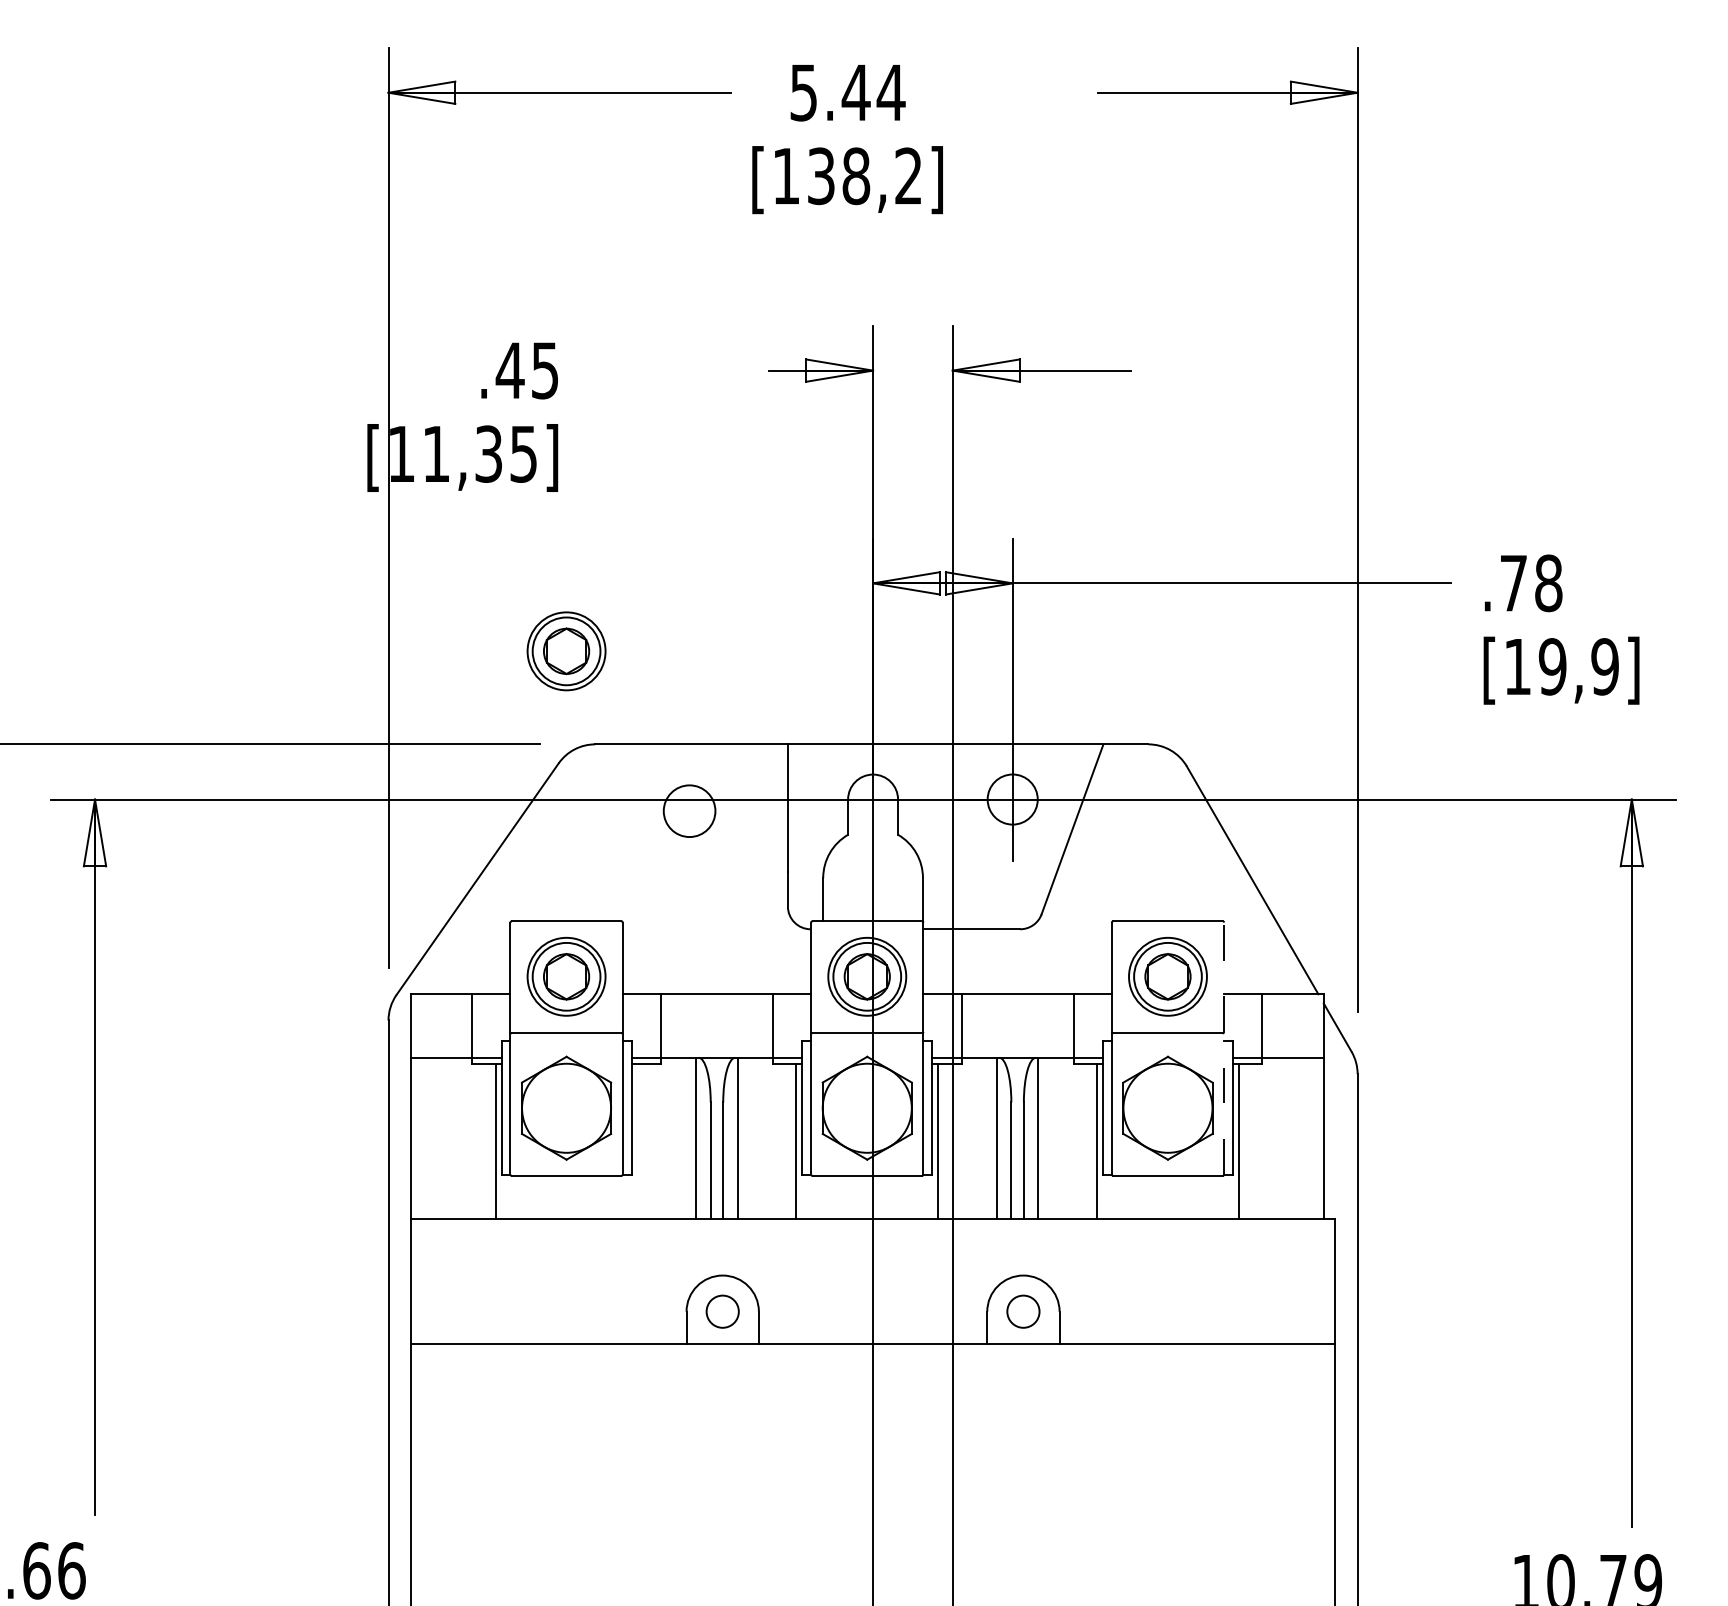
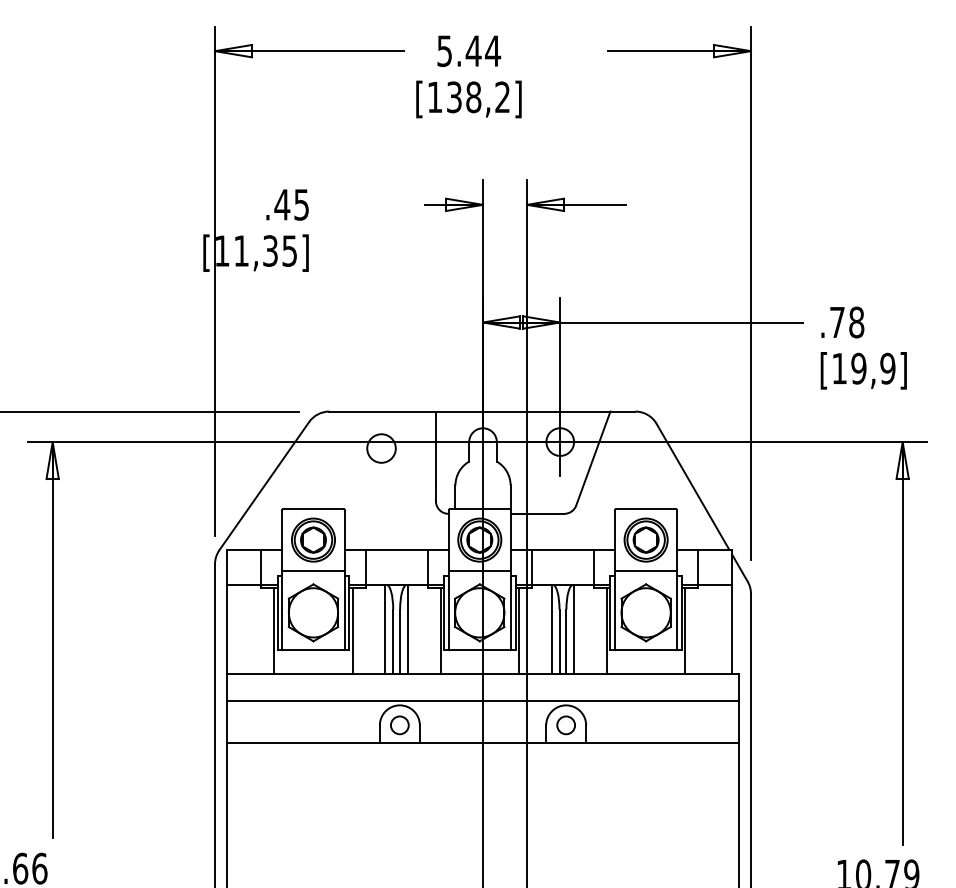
part: (566, 650) -> (313, 359), removed
line: (1224, 1047) -> (677, 579), dashed -> solid
line: (637, 1142) -> (352, 631), added
line: (872, 1266) -> (482, 700), added

